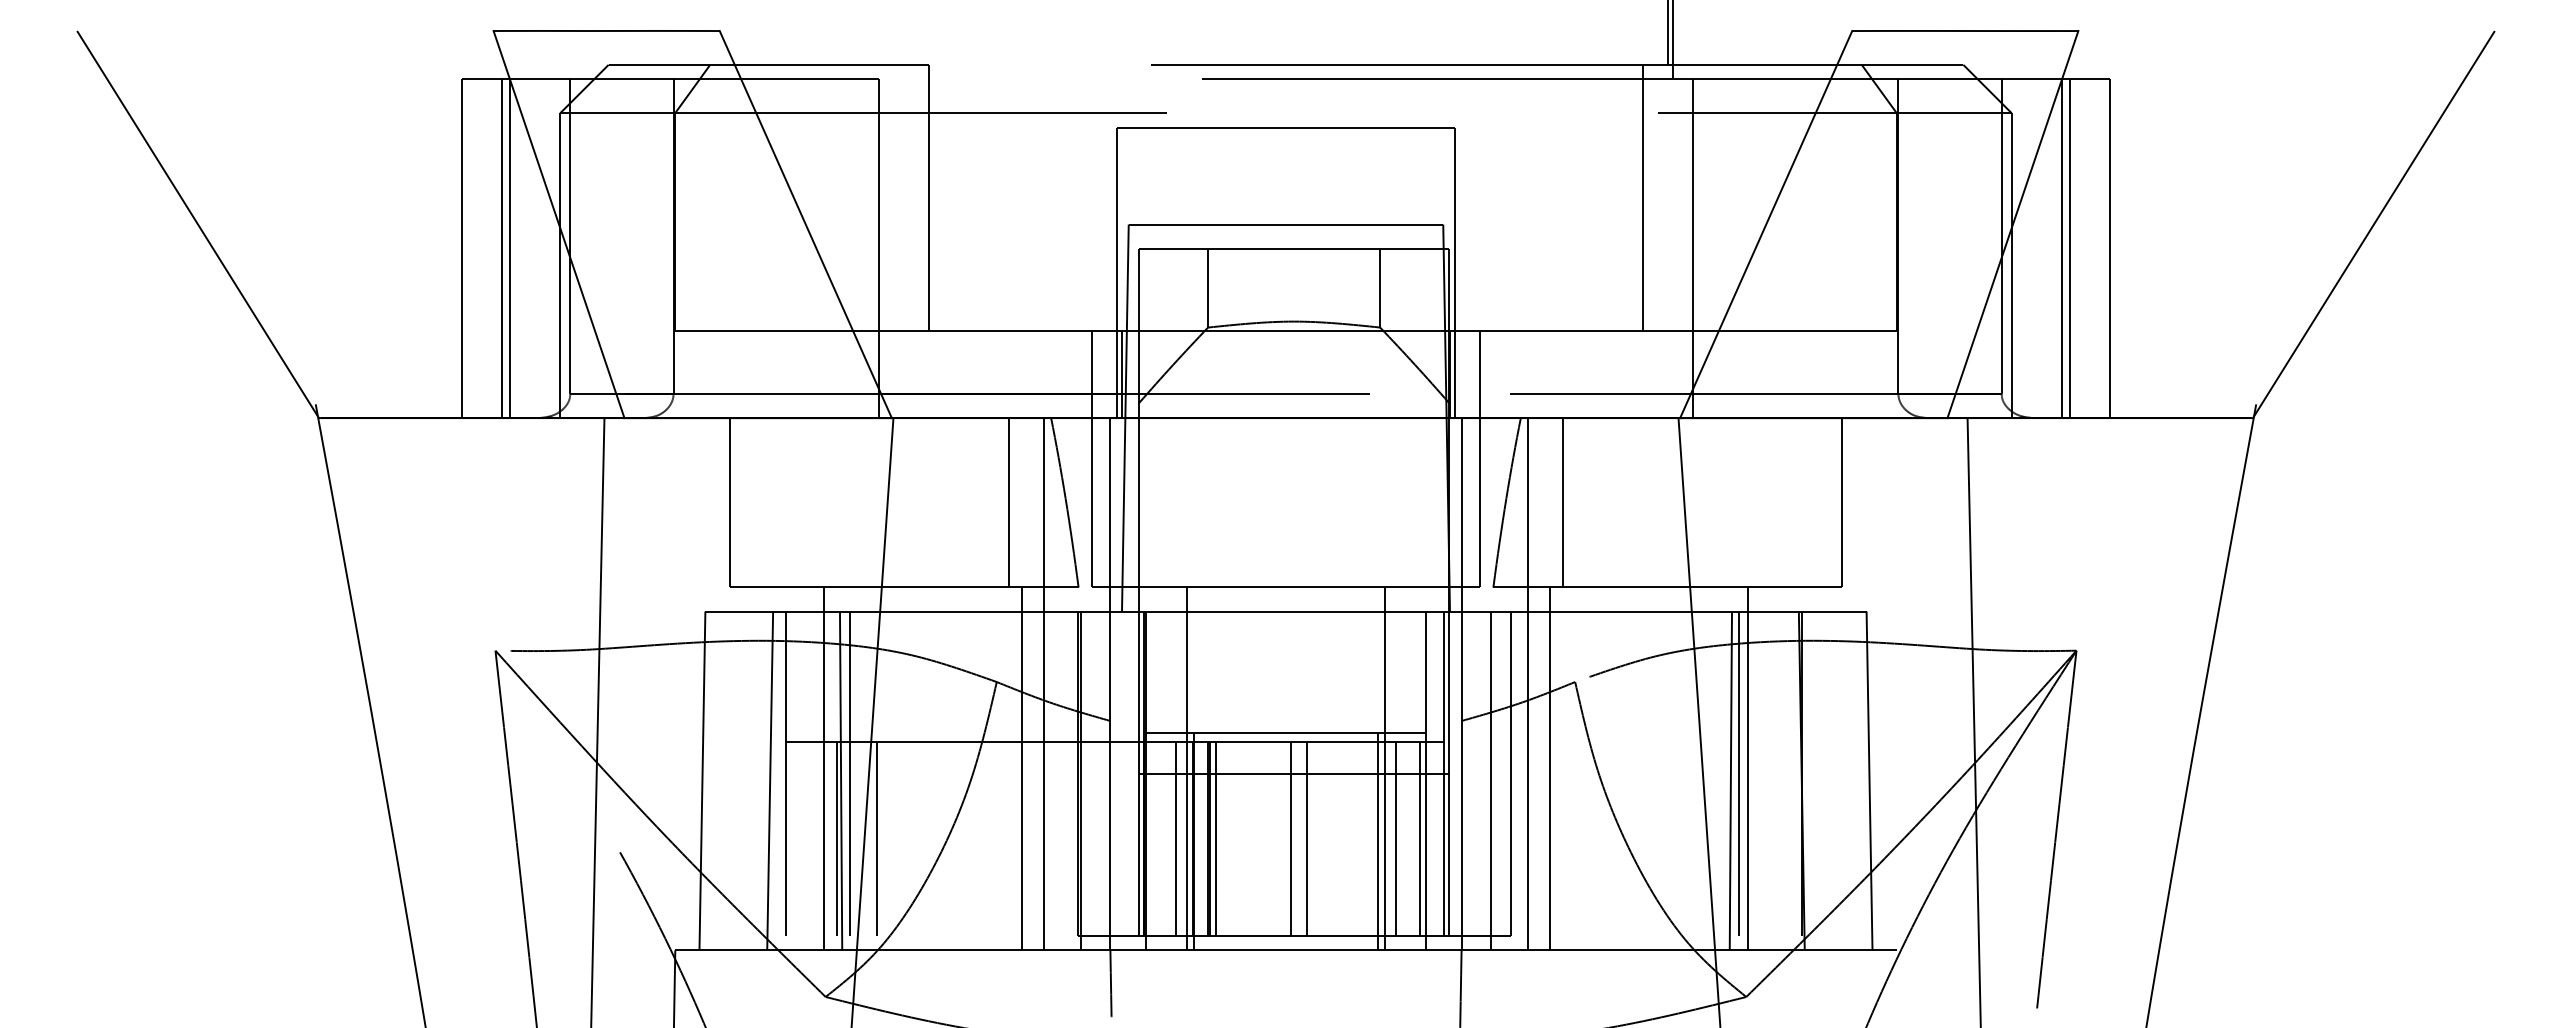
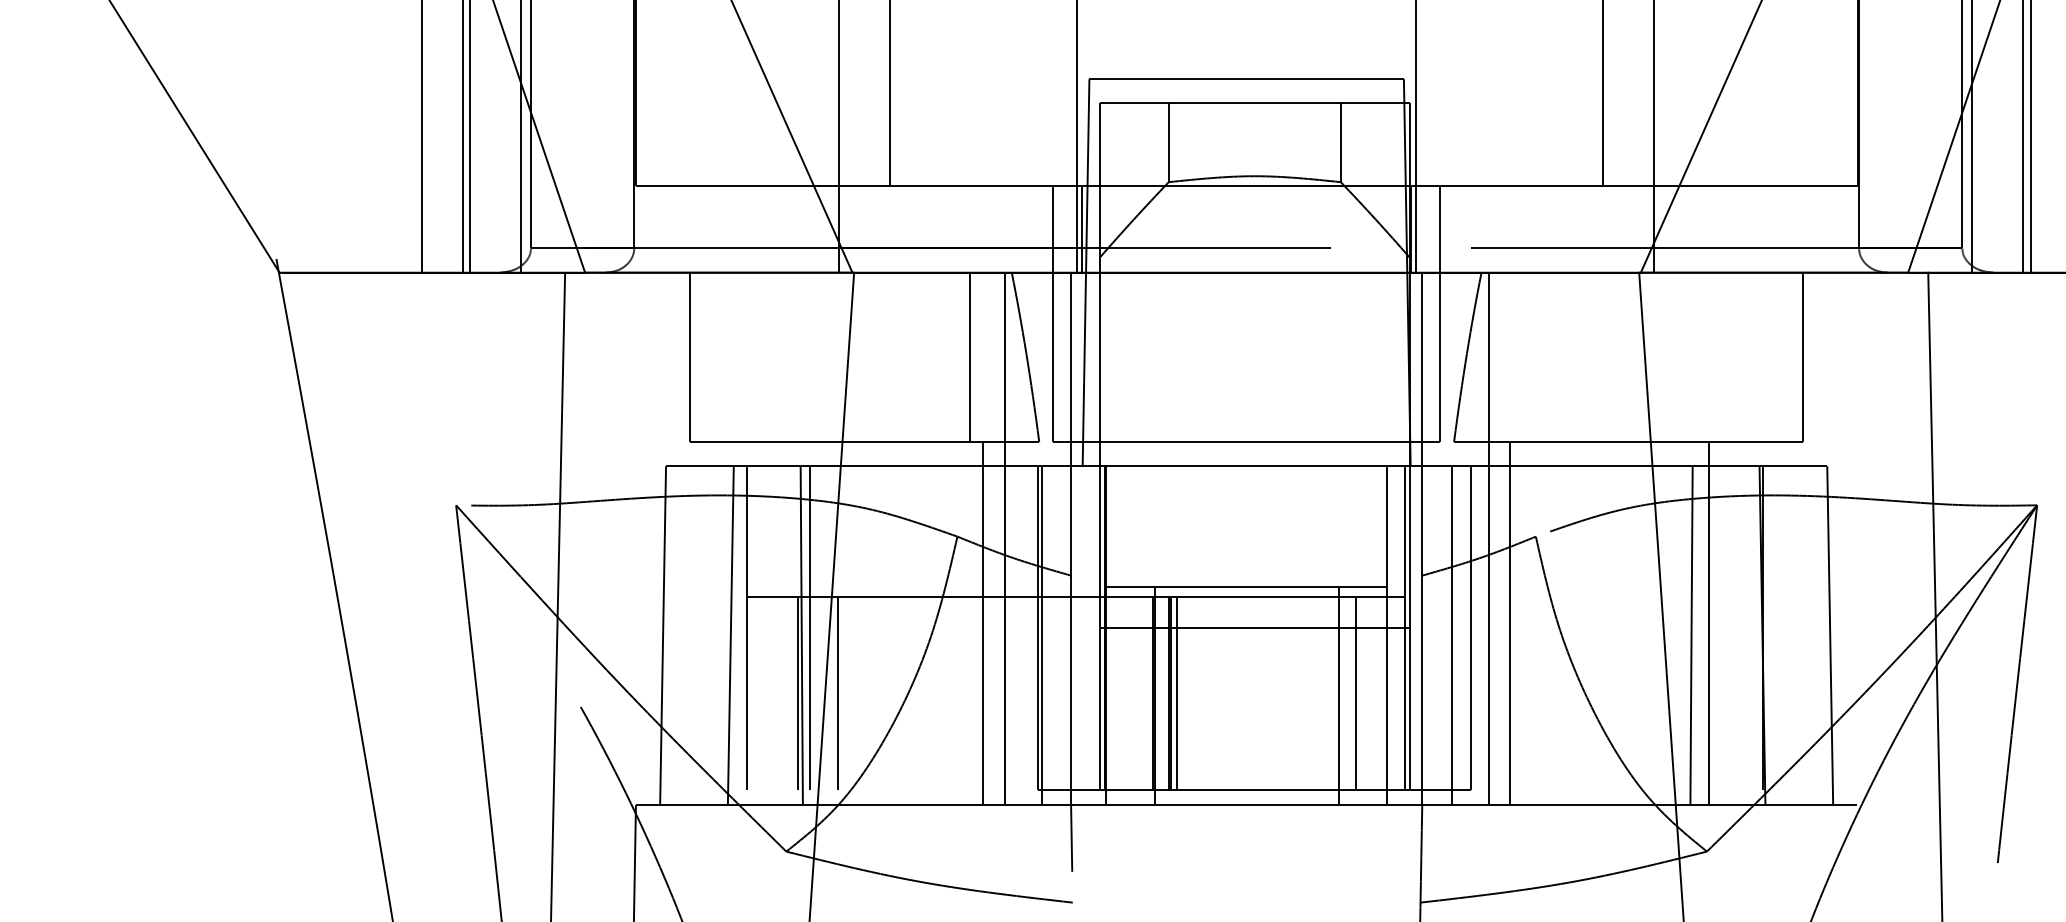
line: (1562, 502) -> (1523, 357), removed
line: (823, 768) -> (784, 623), removed
line: (1186, 768) -> (1147, 623), removed
line: (1385, 768) -> (1346, 623), removed
line: (1738, 773) -> (1699, 628), removed
line: (1176, 838) -> (1137, 693), removed
line: (1290, 838) -> (1251, 693), removed
line: (1306, 838) -> (1267, 693), removed
line: (1419, 838) -> (1380, 693), removed

